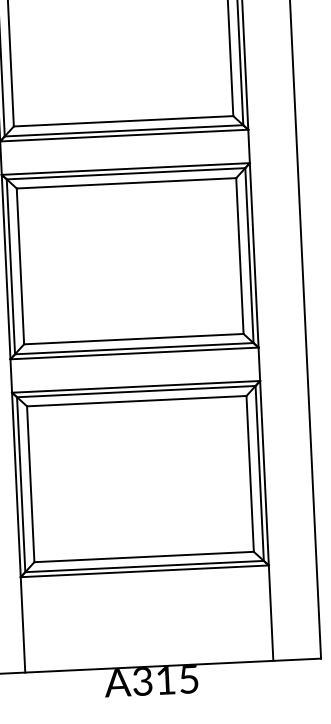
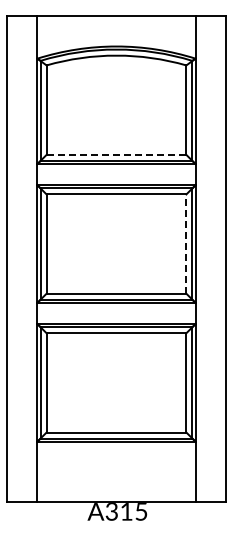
line: (123, 120) -> (116, 154), solid -> dashed
line: (240, 256) -> (186, 244), solid -> dashed

